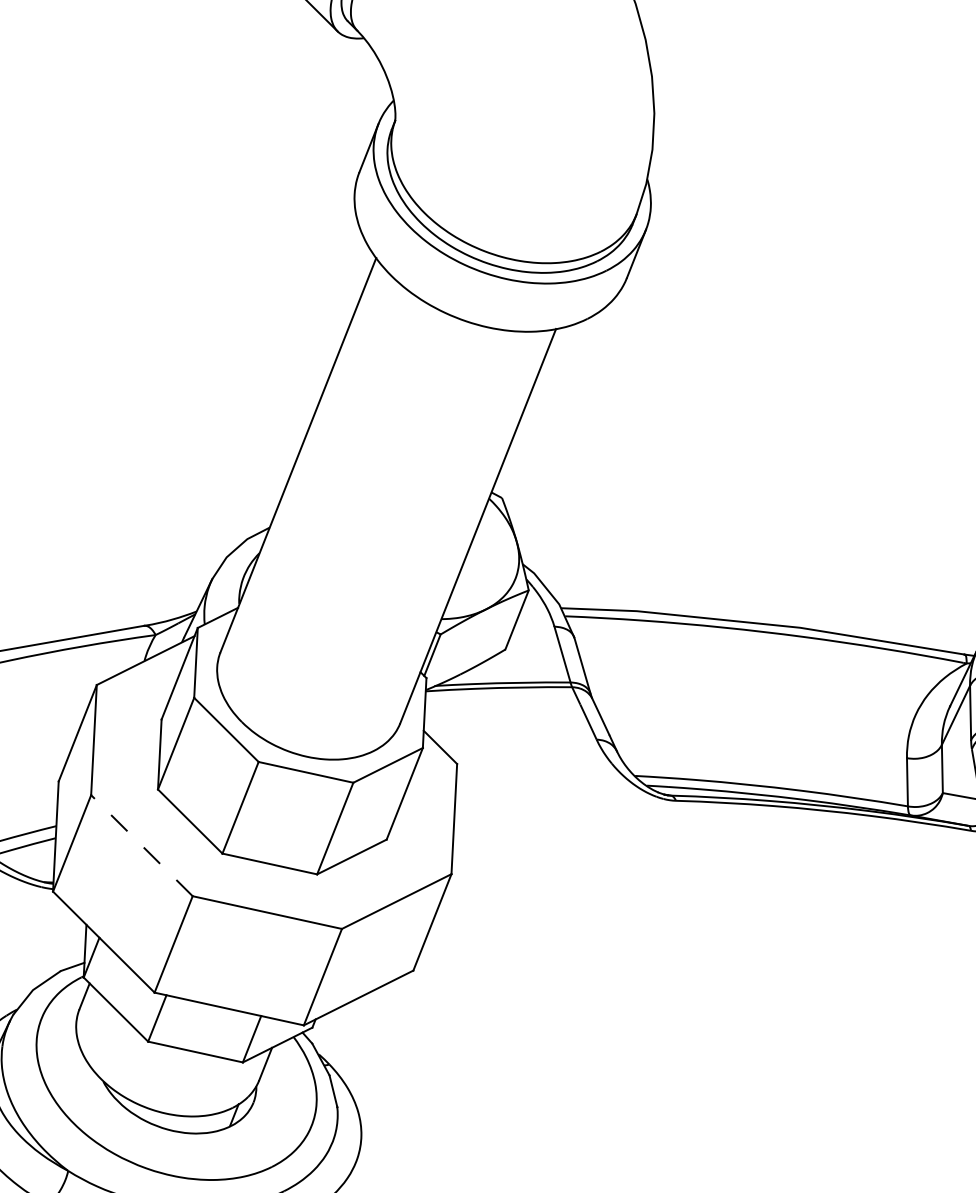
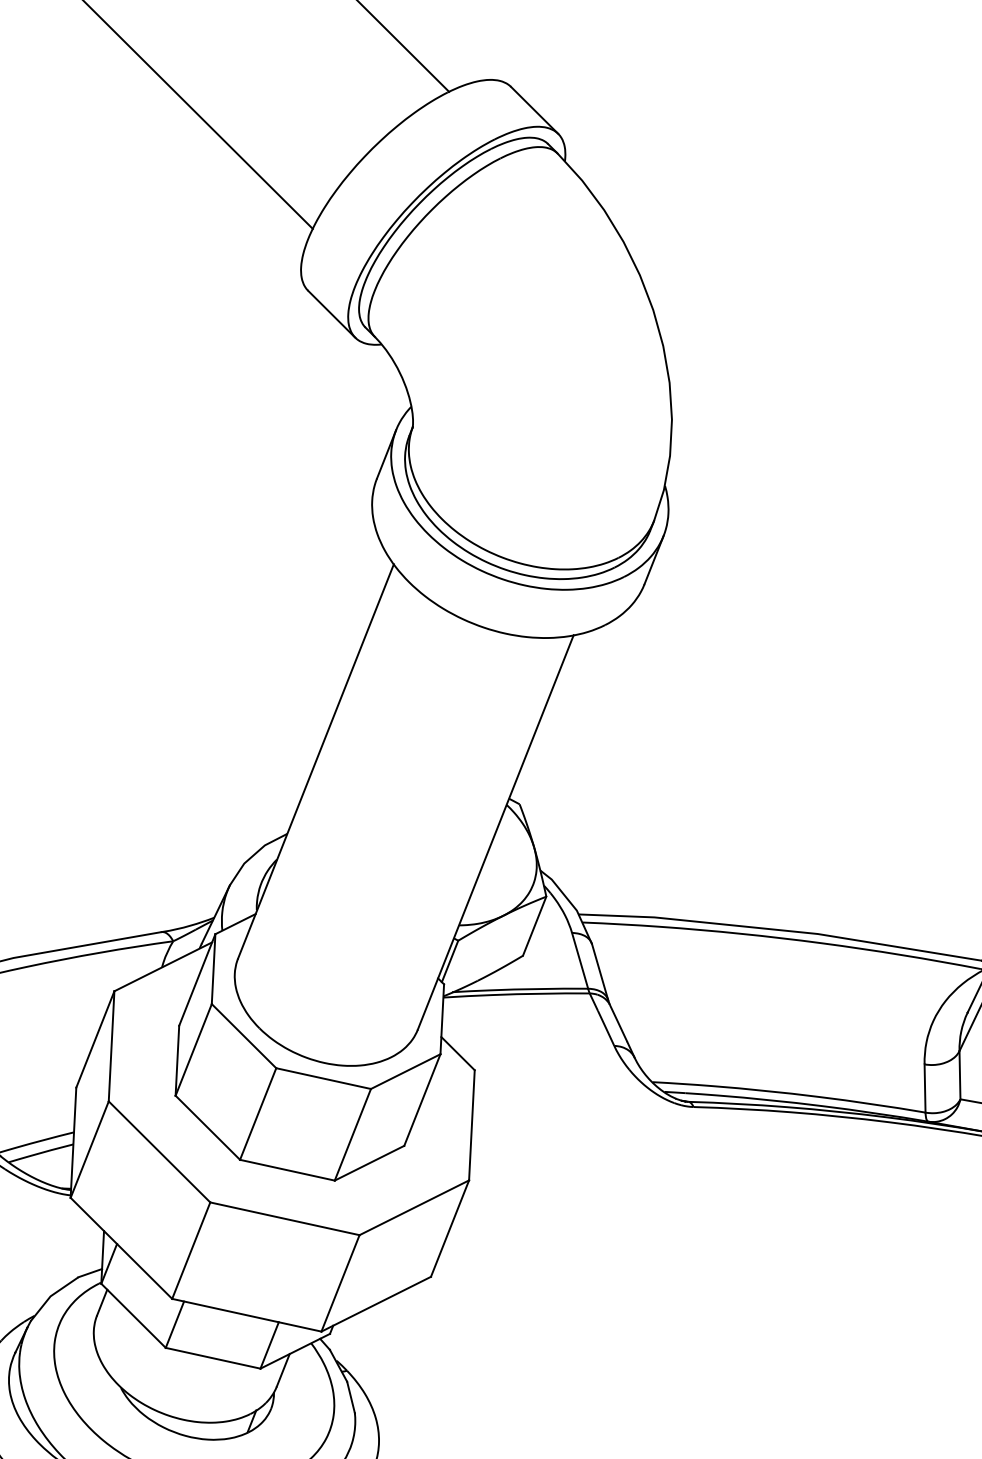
line: (141, 845) -> (159, 1151), dashed -> solid

